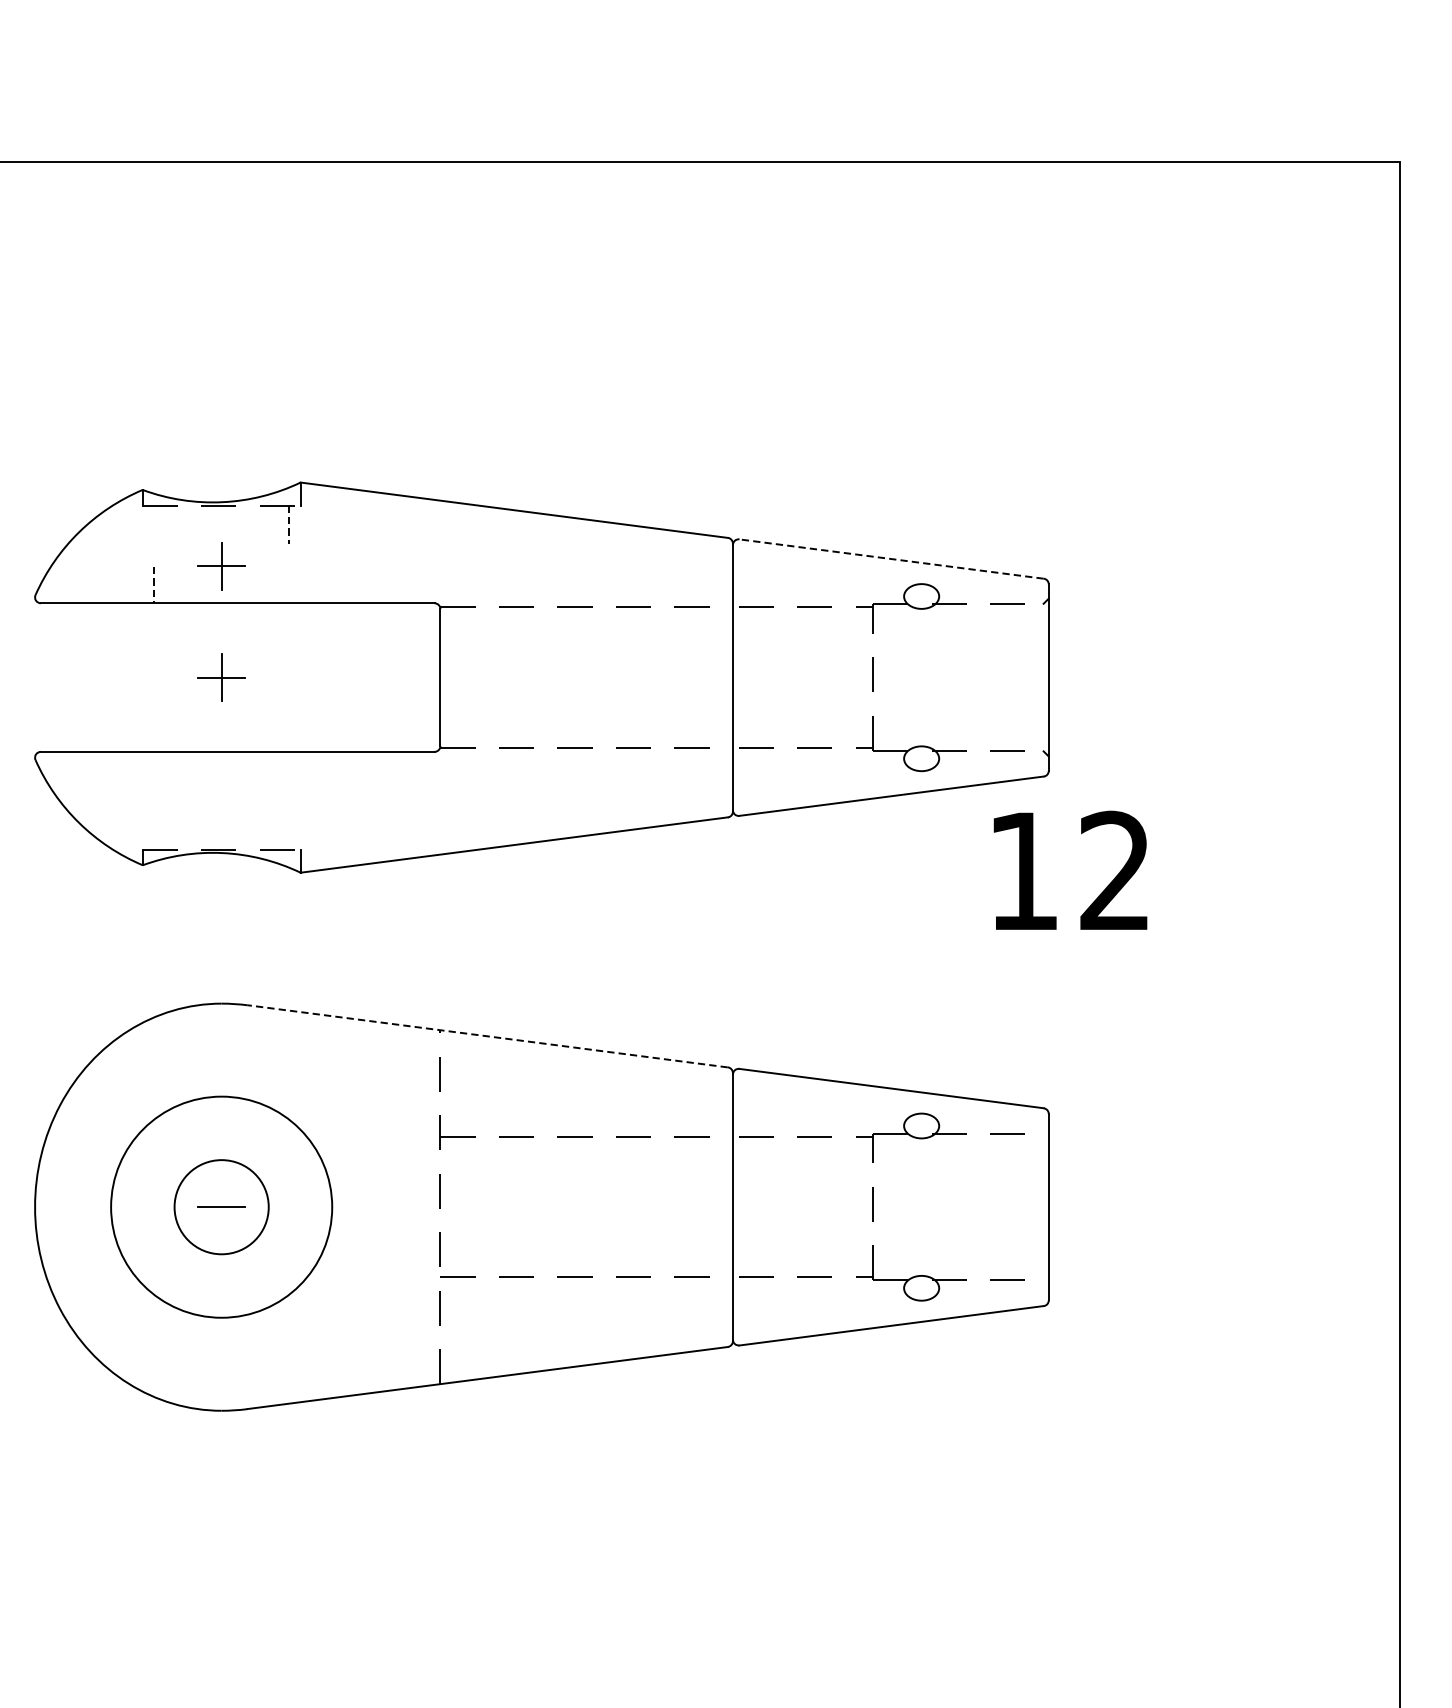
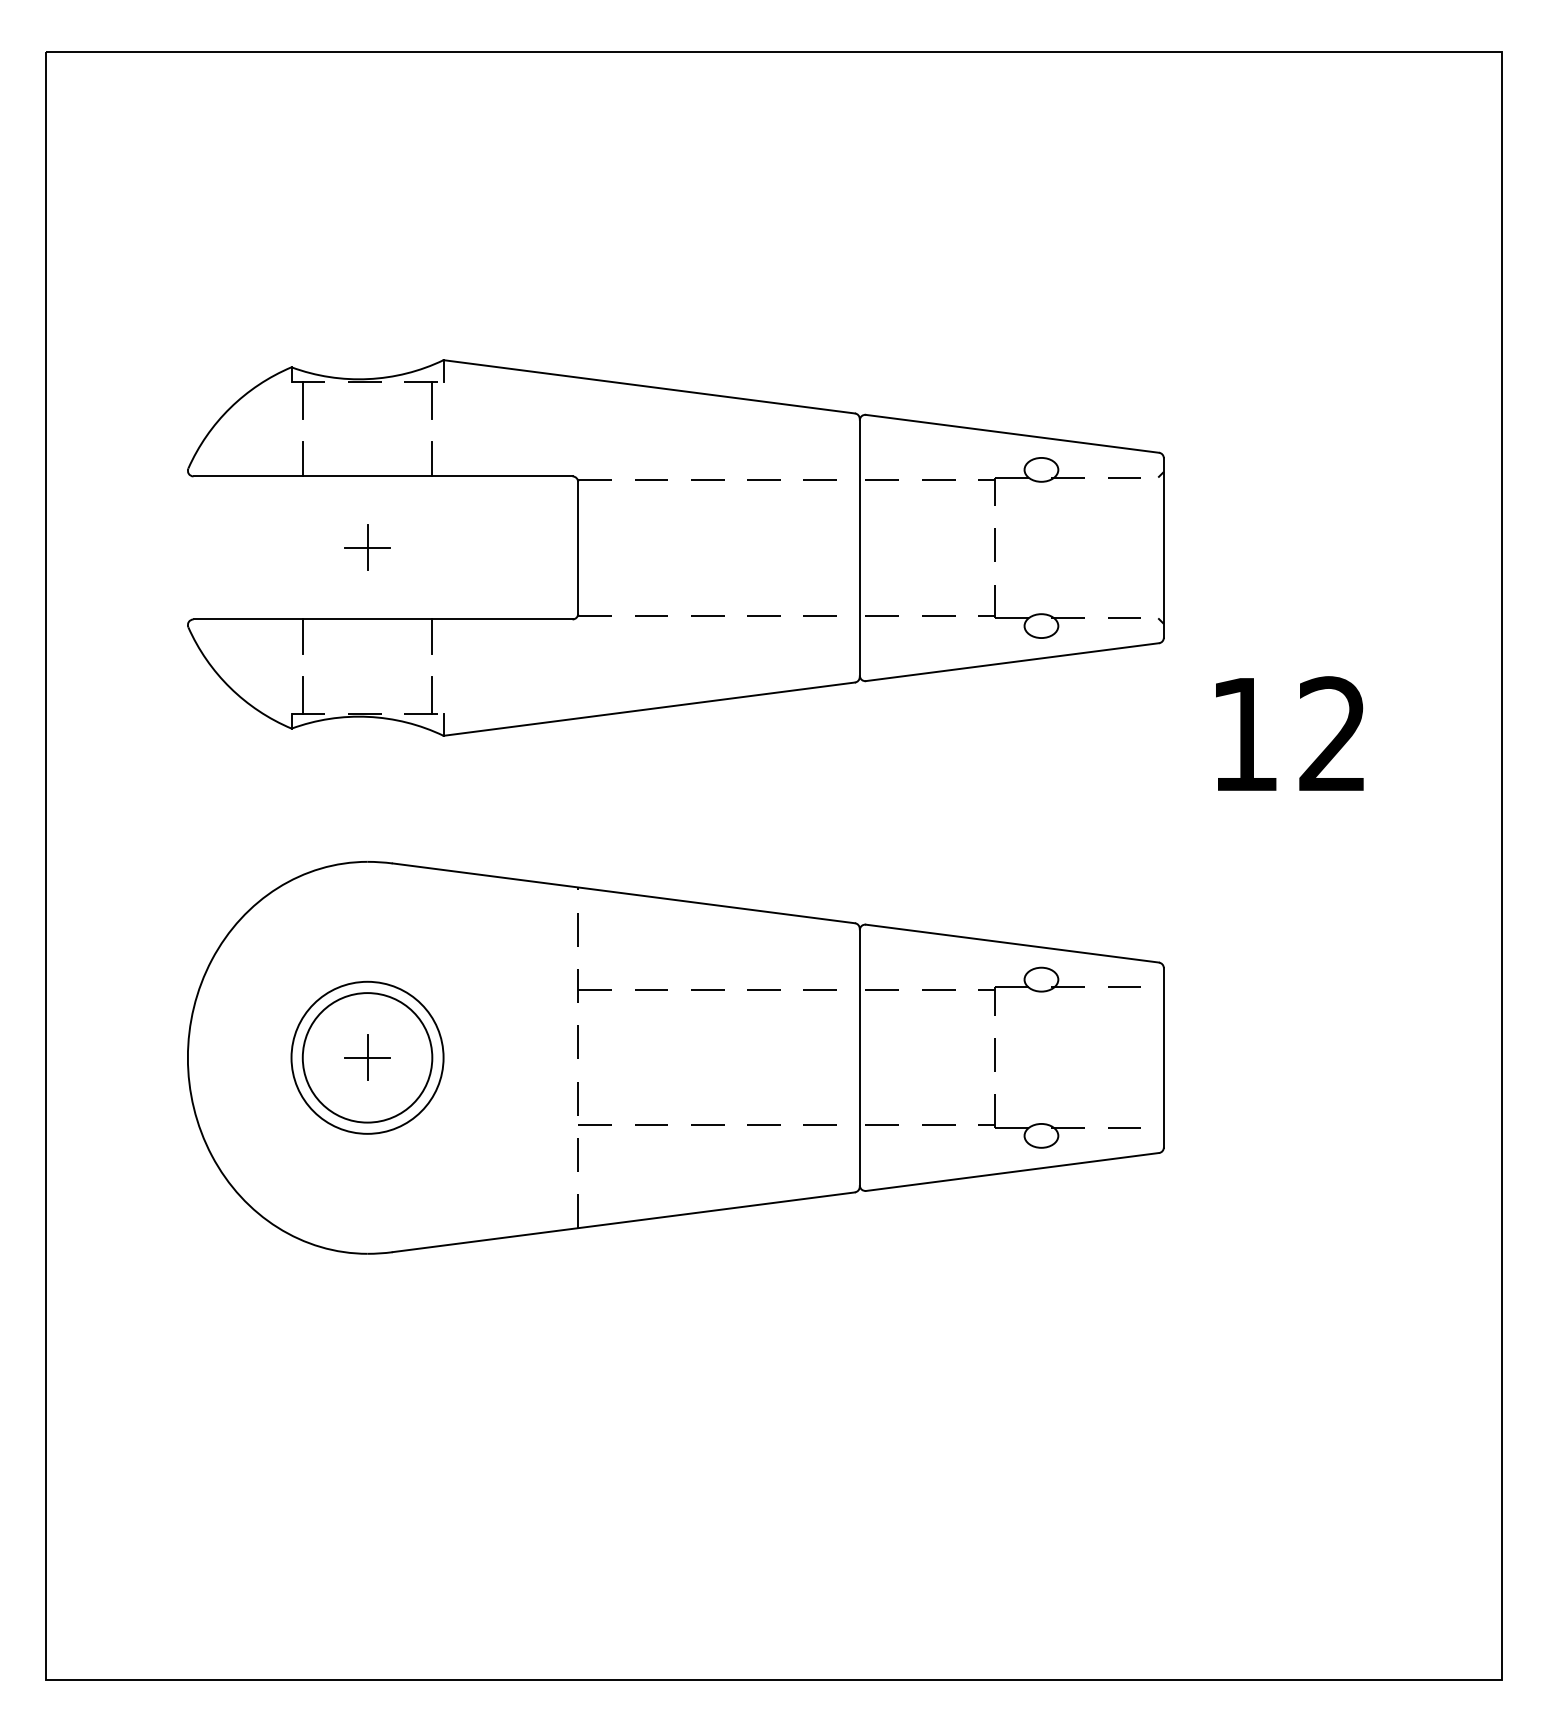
line: (154, 524) -> (302, 400), added
line: (289, 525) -> (432, 401), dashed -> solid
line: (891, 558) -> (1012, 433), dashed -> solid
part: (221, 565) -> (367, 440), removed
line: (289, 584) -> (432, 458), added
line: (154, 585) -> (302, 459), dashed -> solid
line: (154, 769) -> (302, 636), added
line: (289, 769) -> (432, 636), added
line: (154, 829) -> (302, 694), added
line: (289, 829) -> (432, 694), added
text: (1070, 870) -> (1289, 733), moved
line: (487, 1036) -> (623, 893), dashed -> solid
circle: (221, 1206) -> (367, 1057), size x0.71
circle: (221, 1206) -> (367, 1057), size x1.43
line: (221, 1206) -> (367, 1057), added

